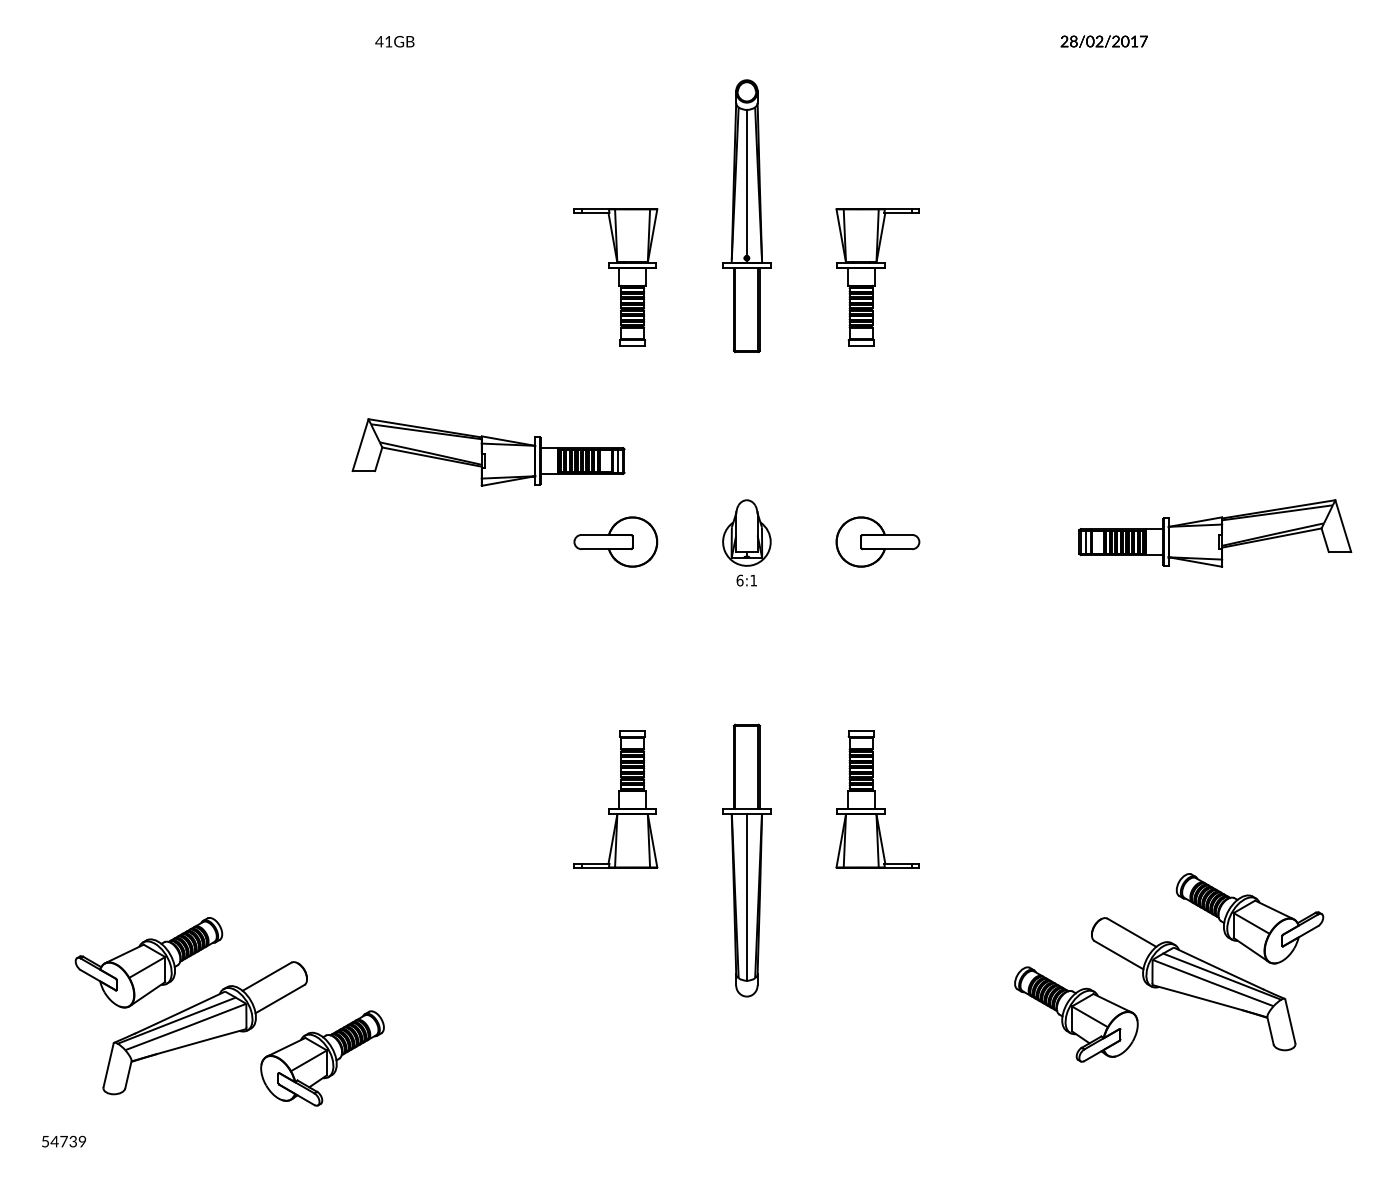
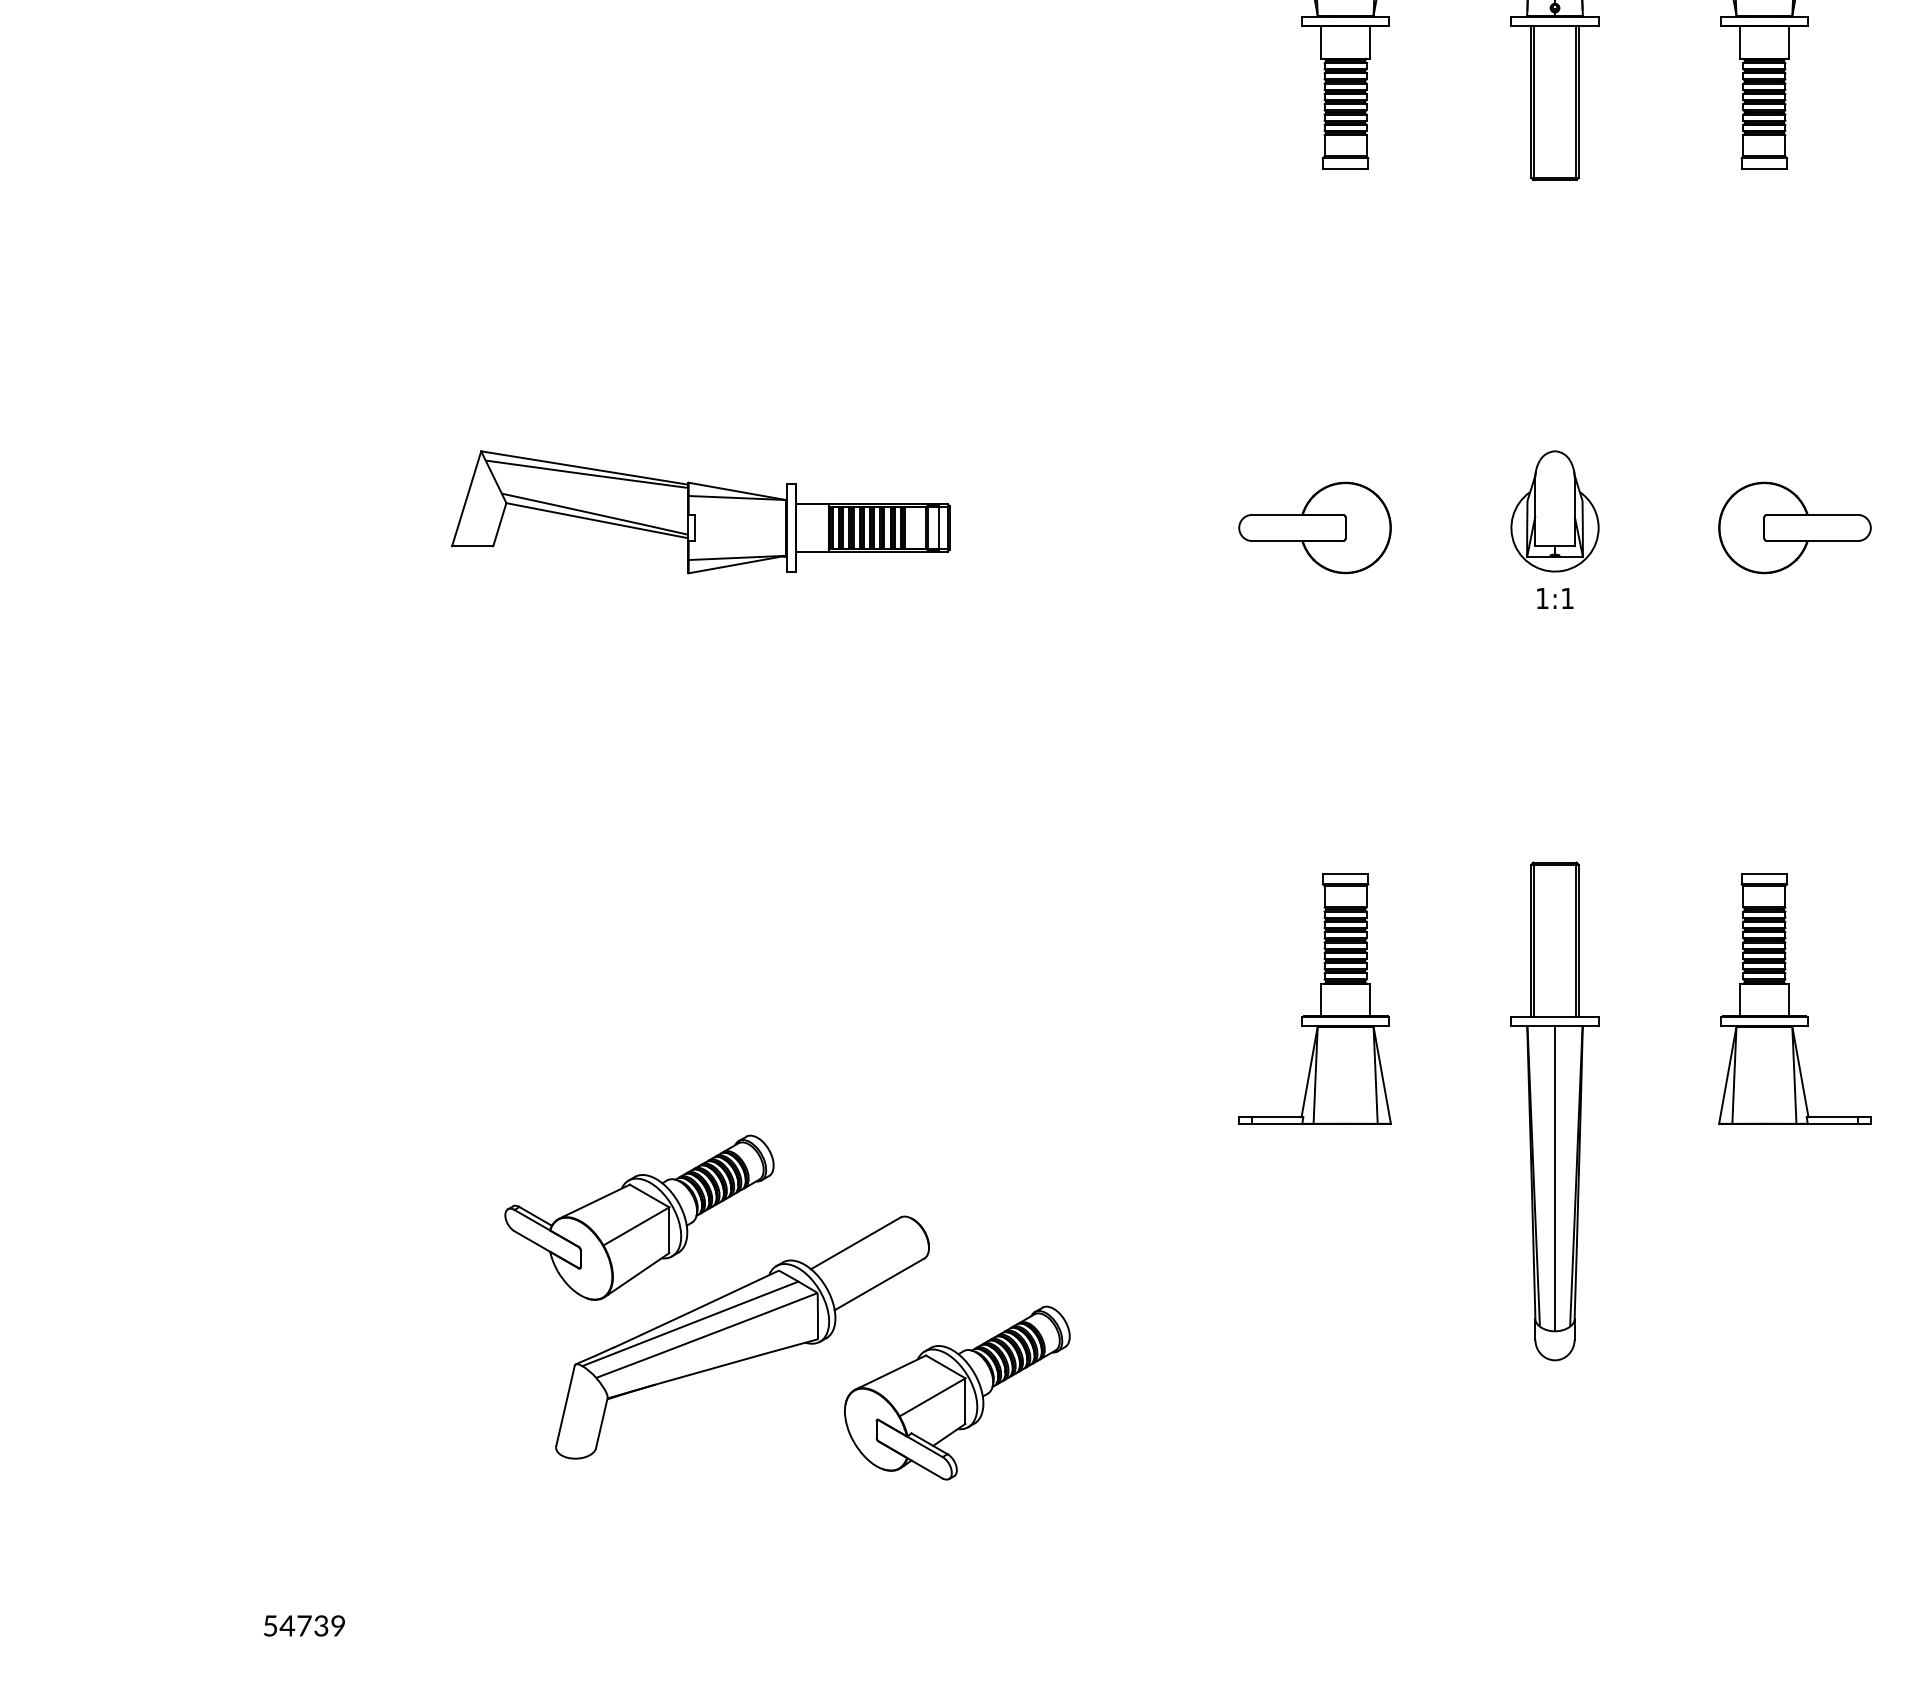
part: (488, 452) -> (700, 512), moved
text: (739, 580) -> (1541, 598), 6:1 -> 1:1
part: (229, 1011) -> (786, 1307), moved

